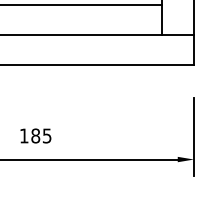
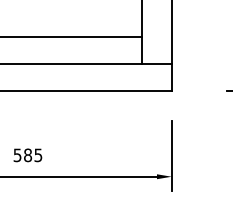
text: (24, 136) -> (17, 155), 185 -> 585

